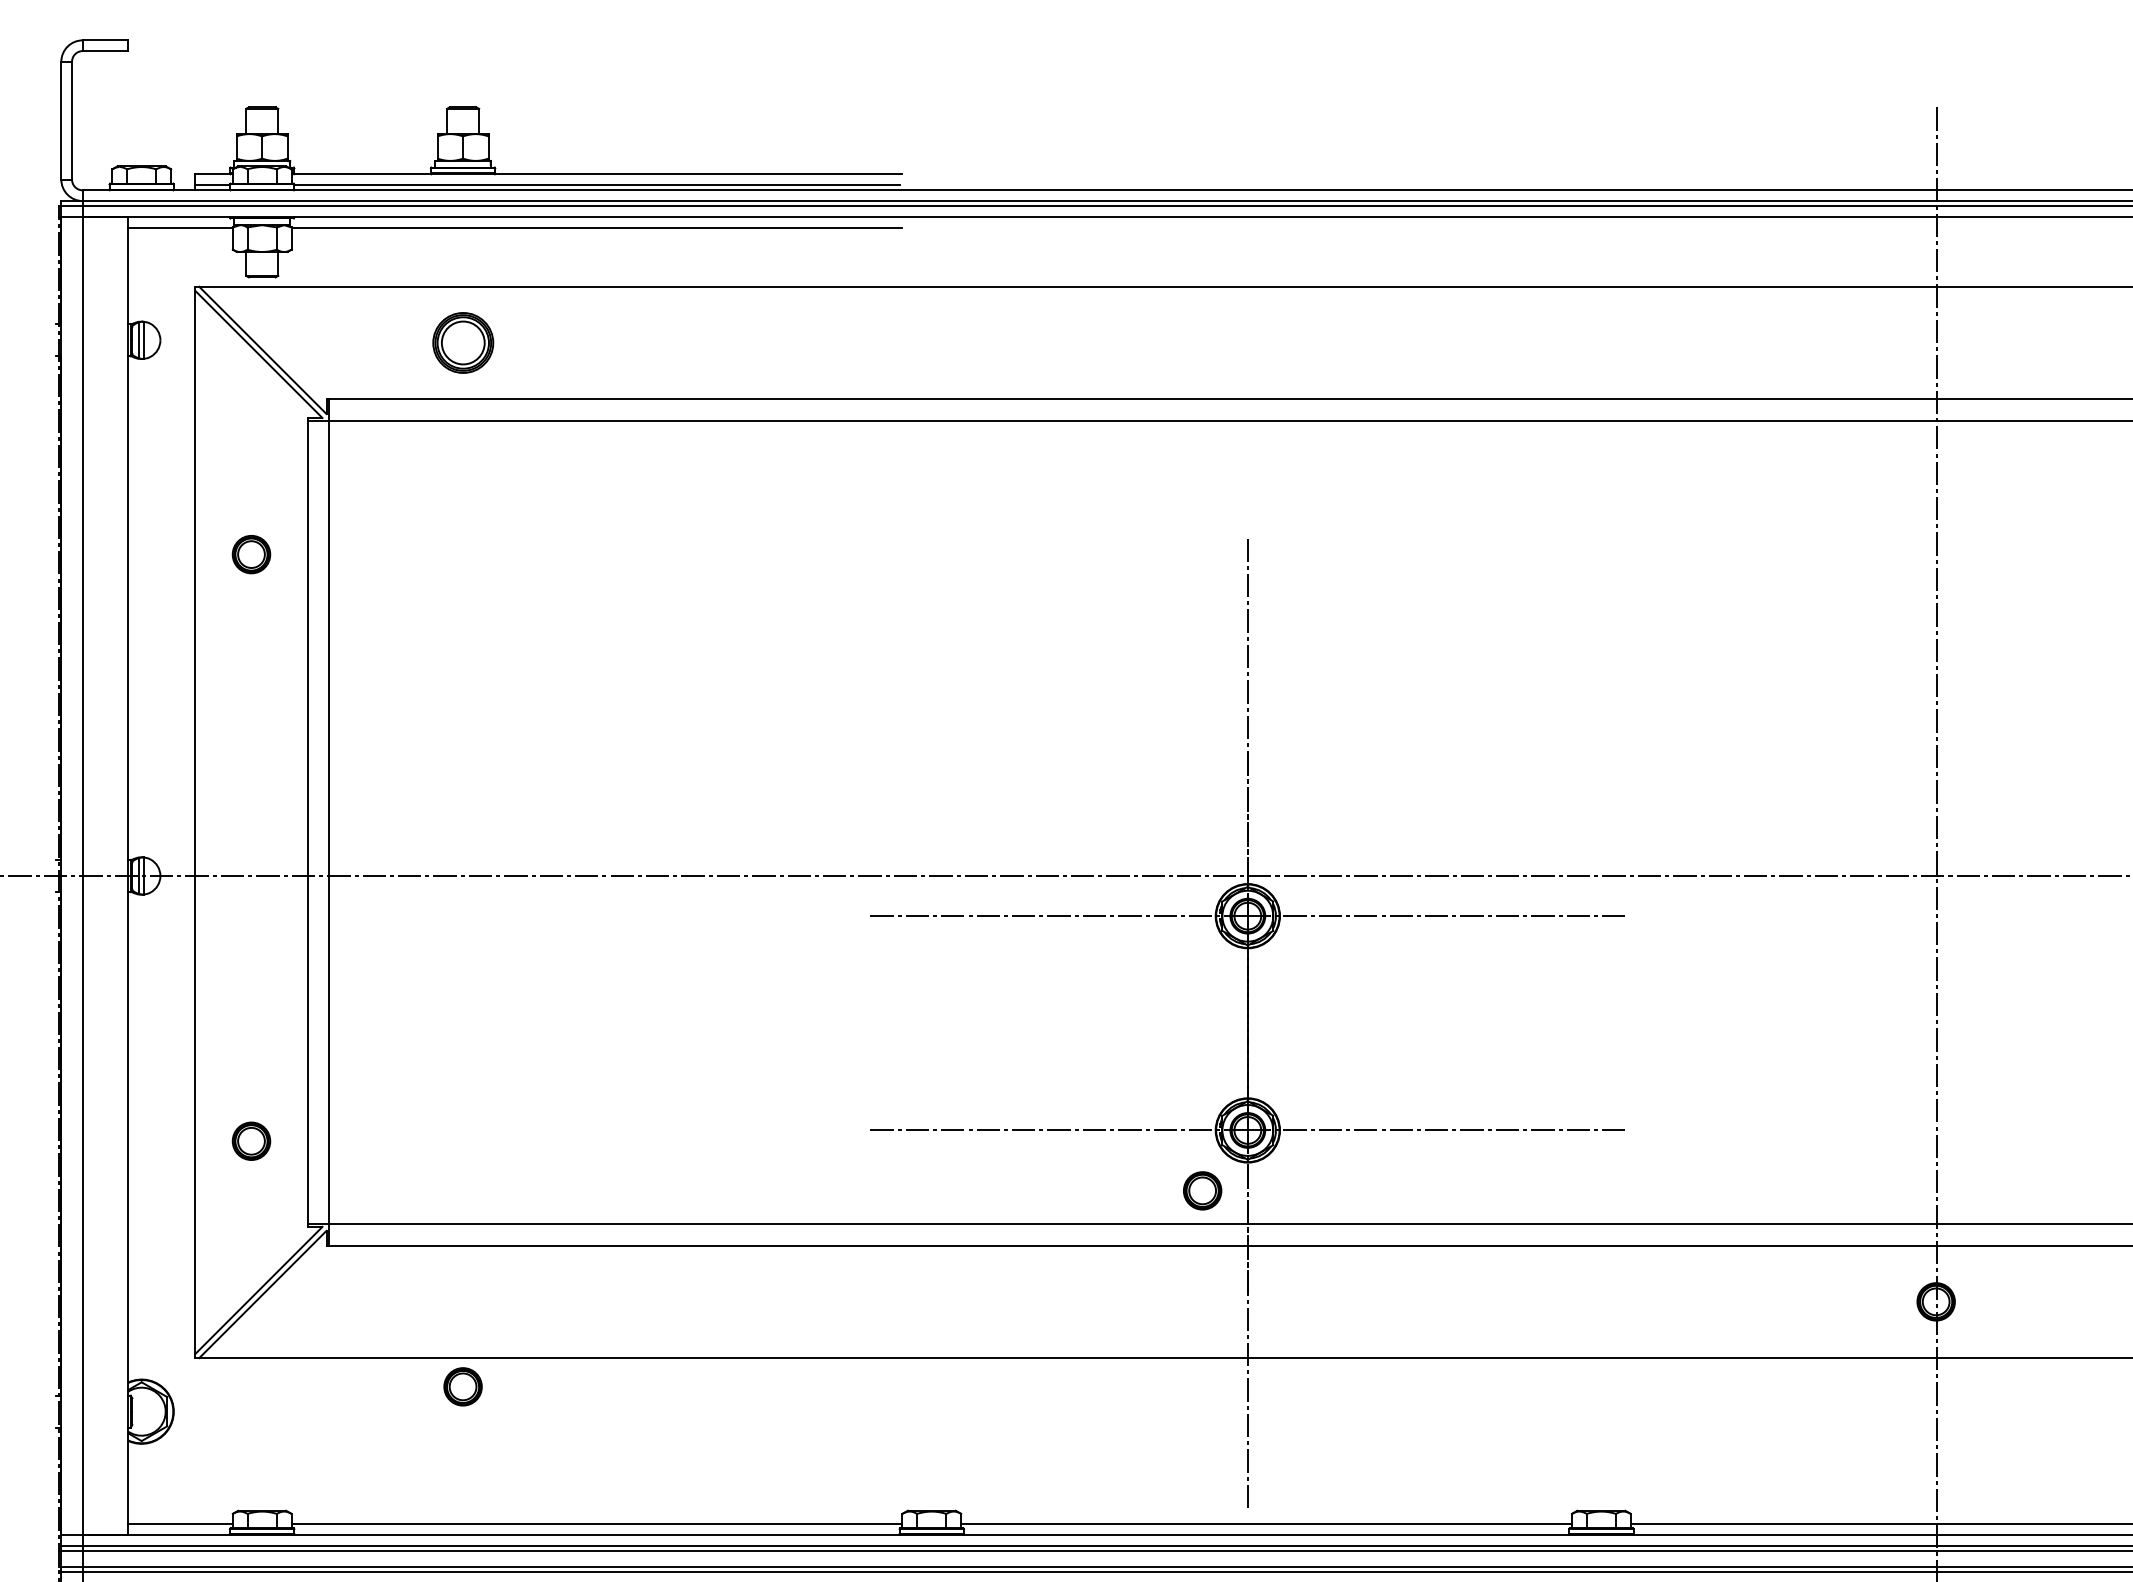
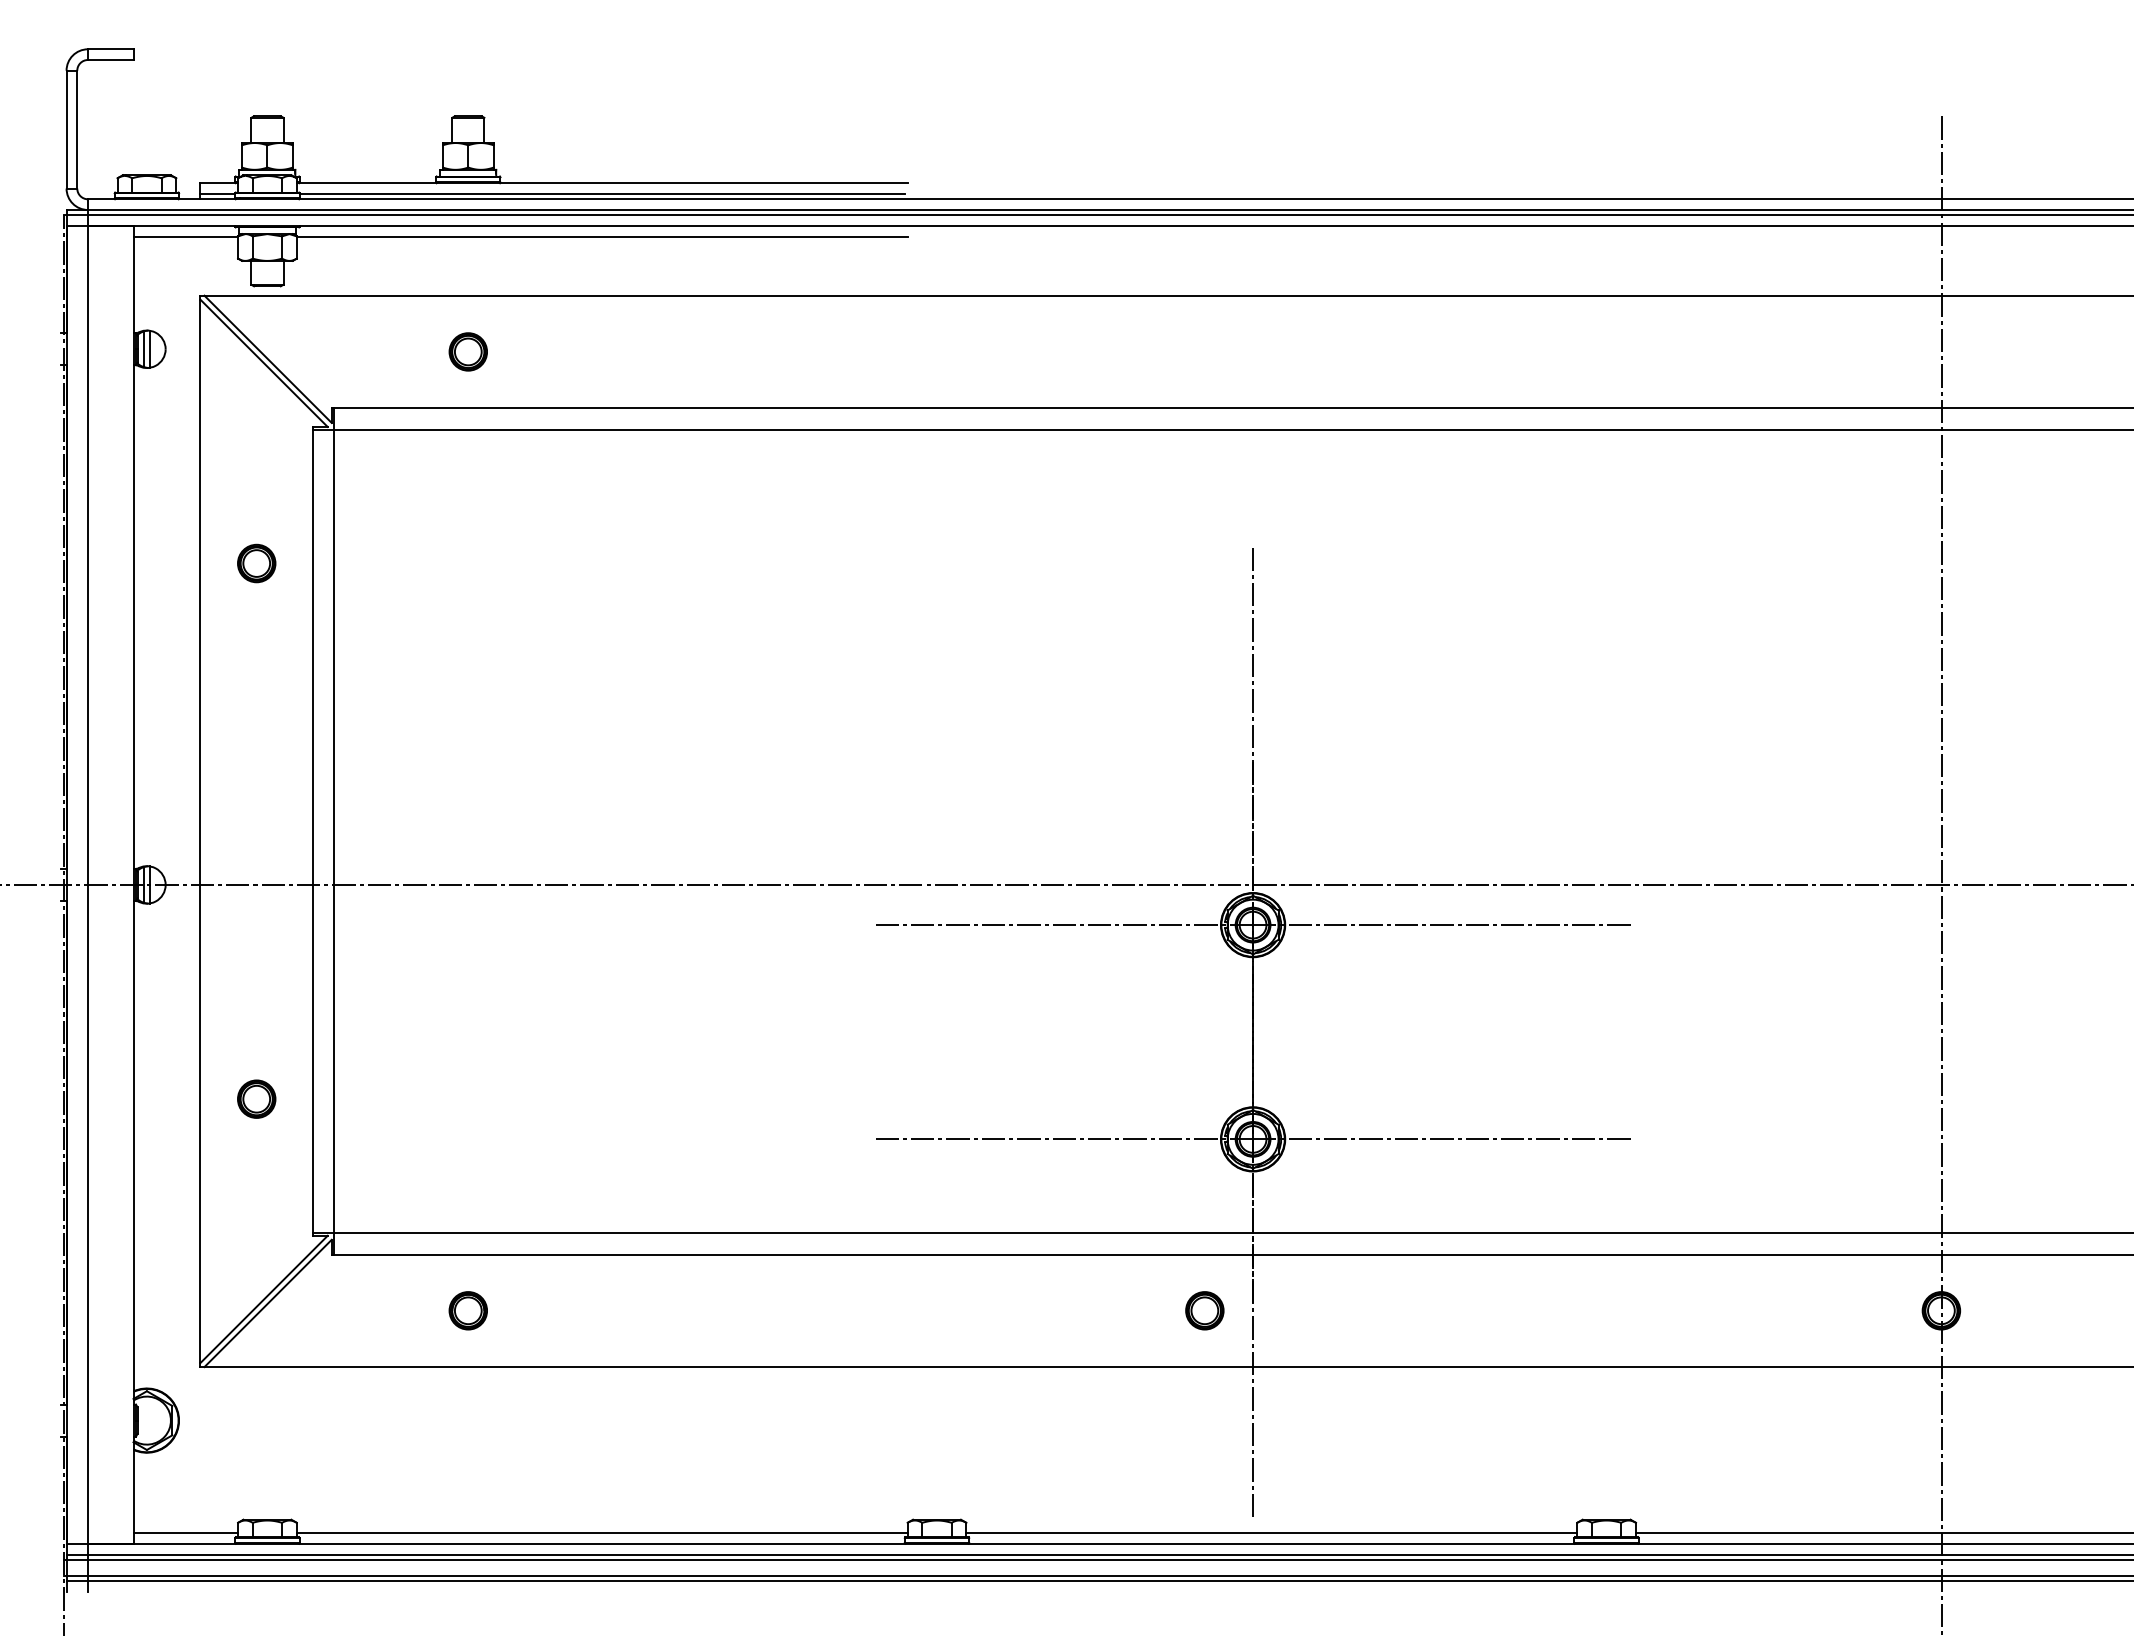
part: (462, 342) -> (467, 351), size x0.62
part: (251, 1140) -> (256, 1098), moved
part: (1202, 1190) -> (1204, 1310), moved
part: (462, 1386) -> (467, 1310), moved

